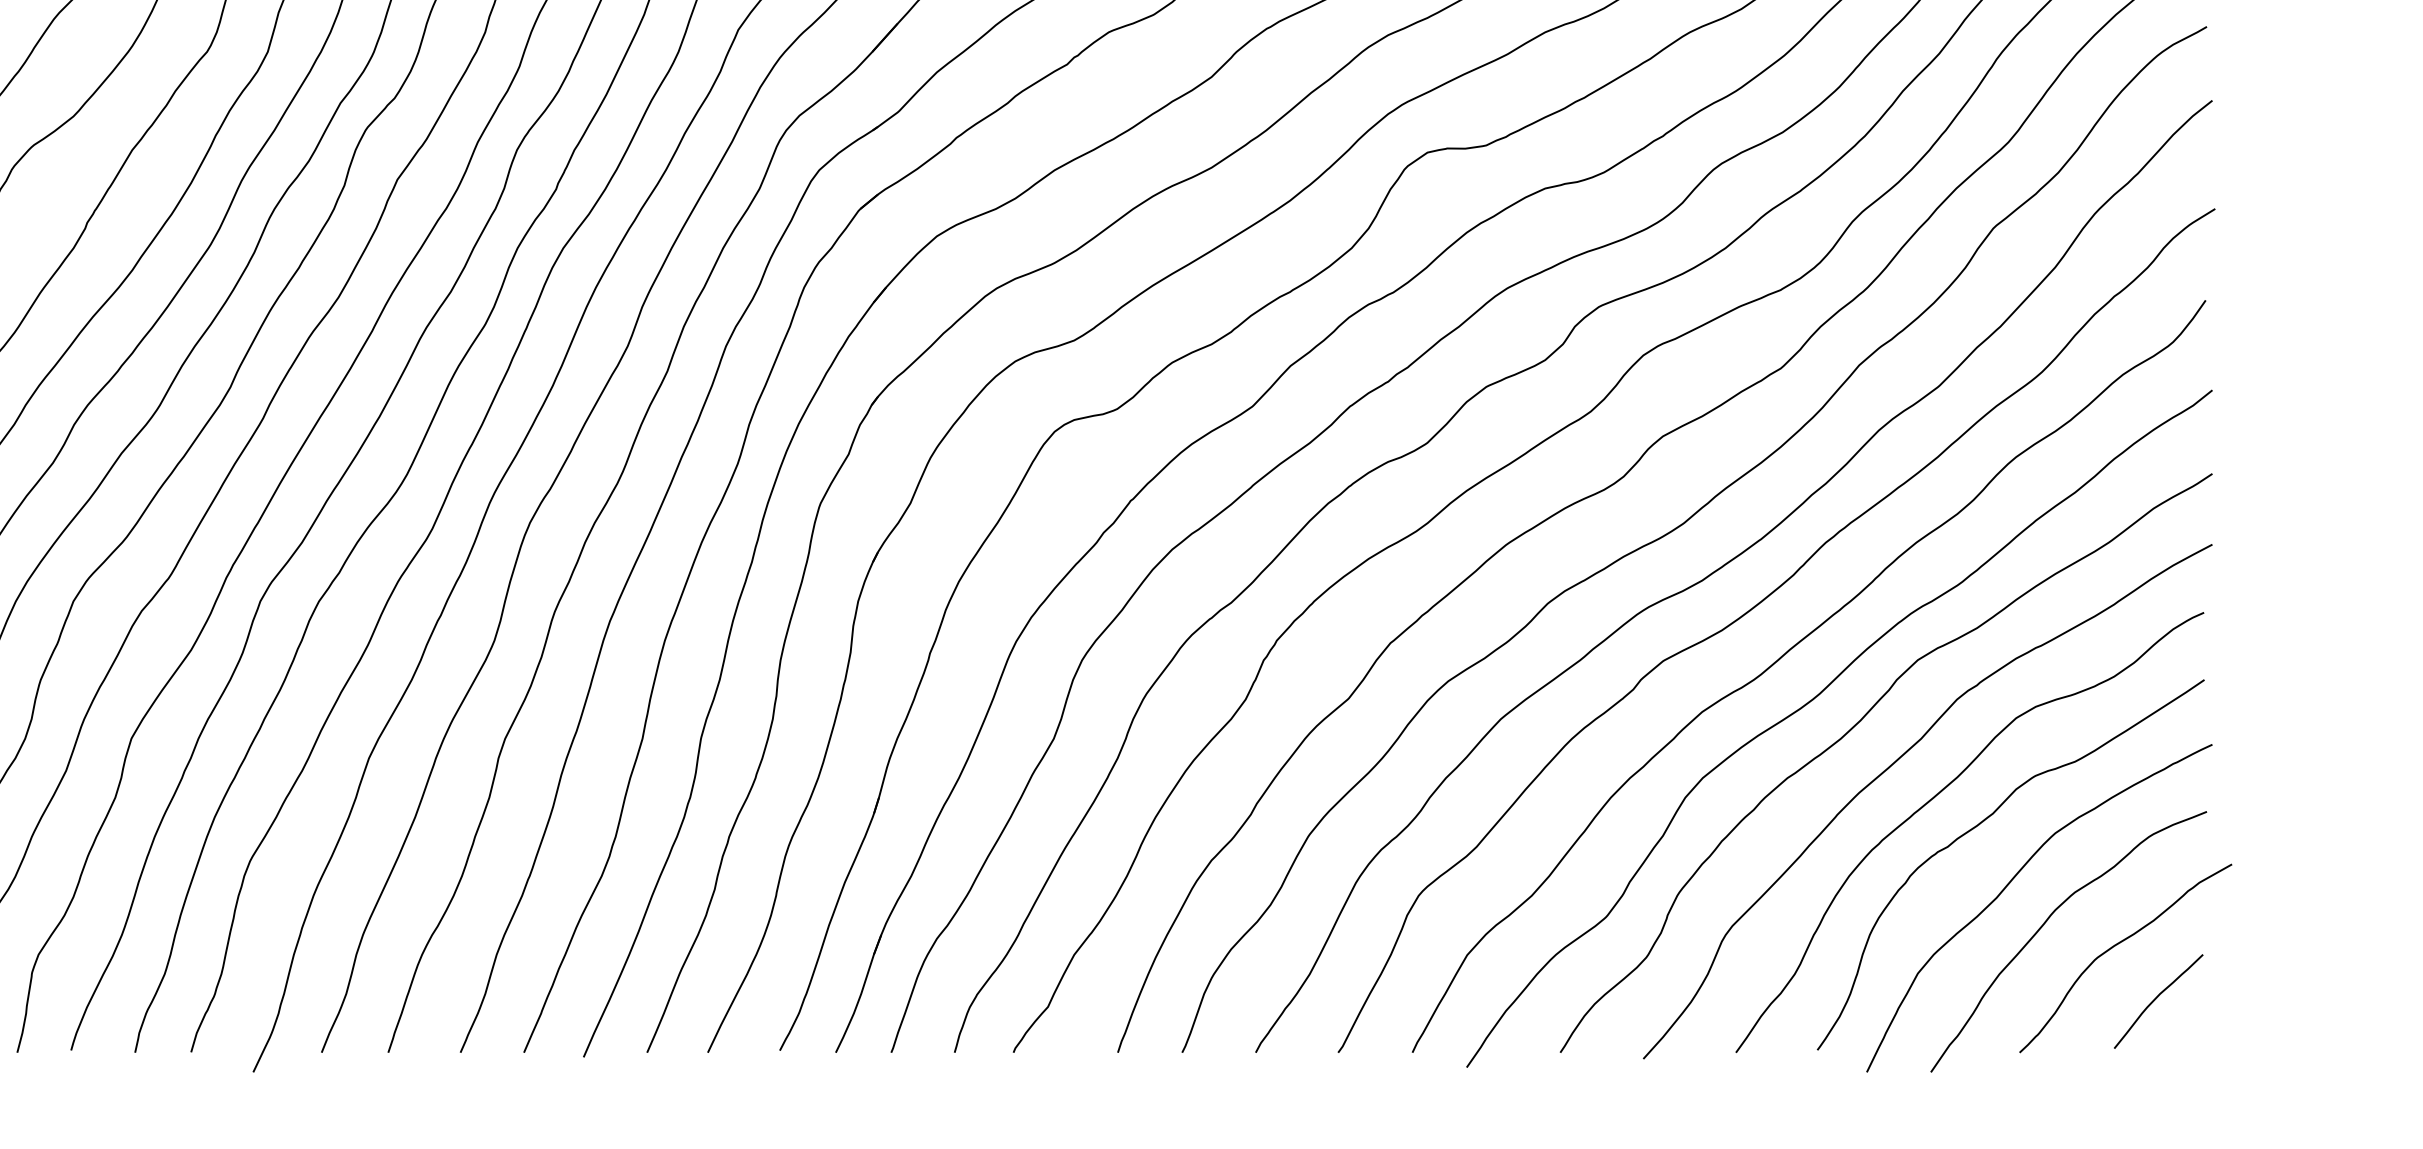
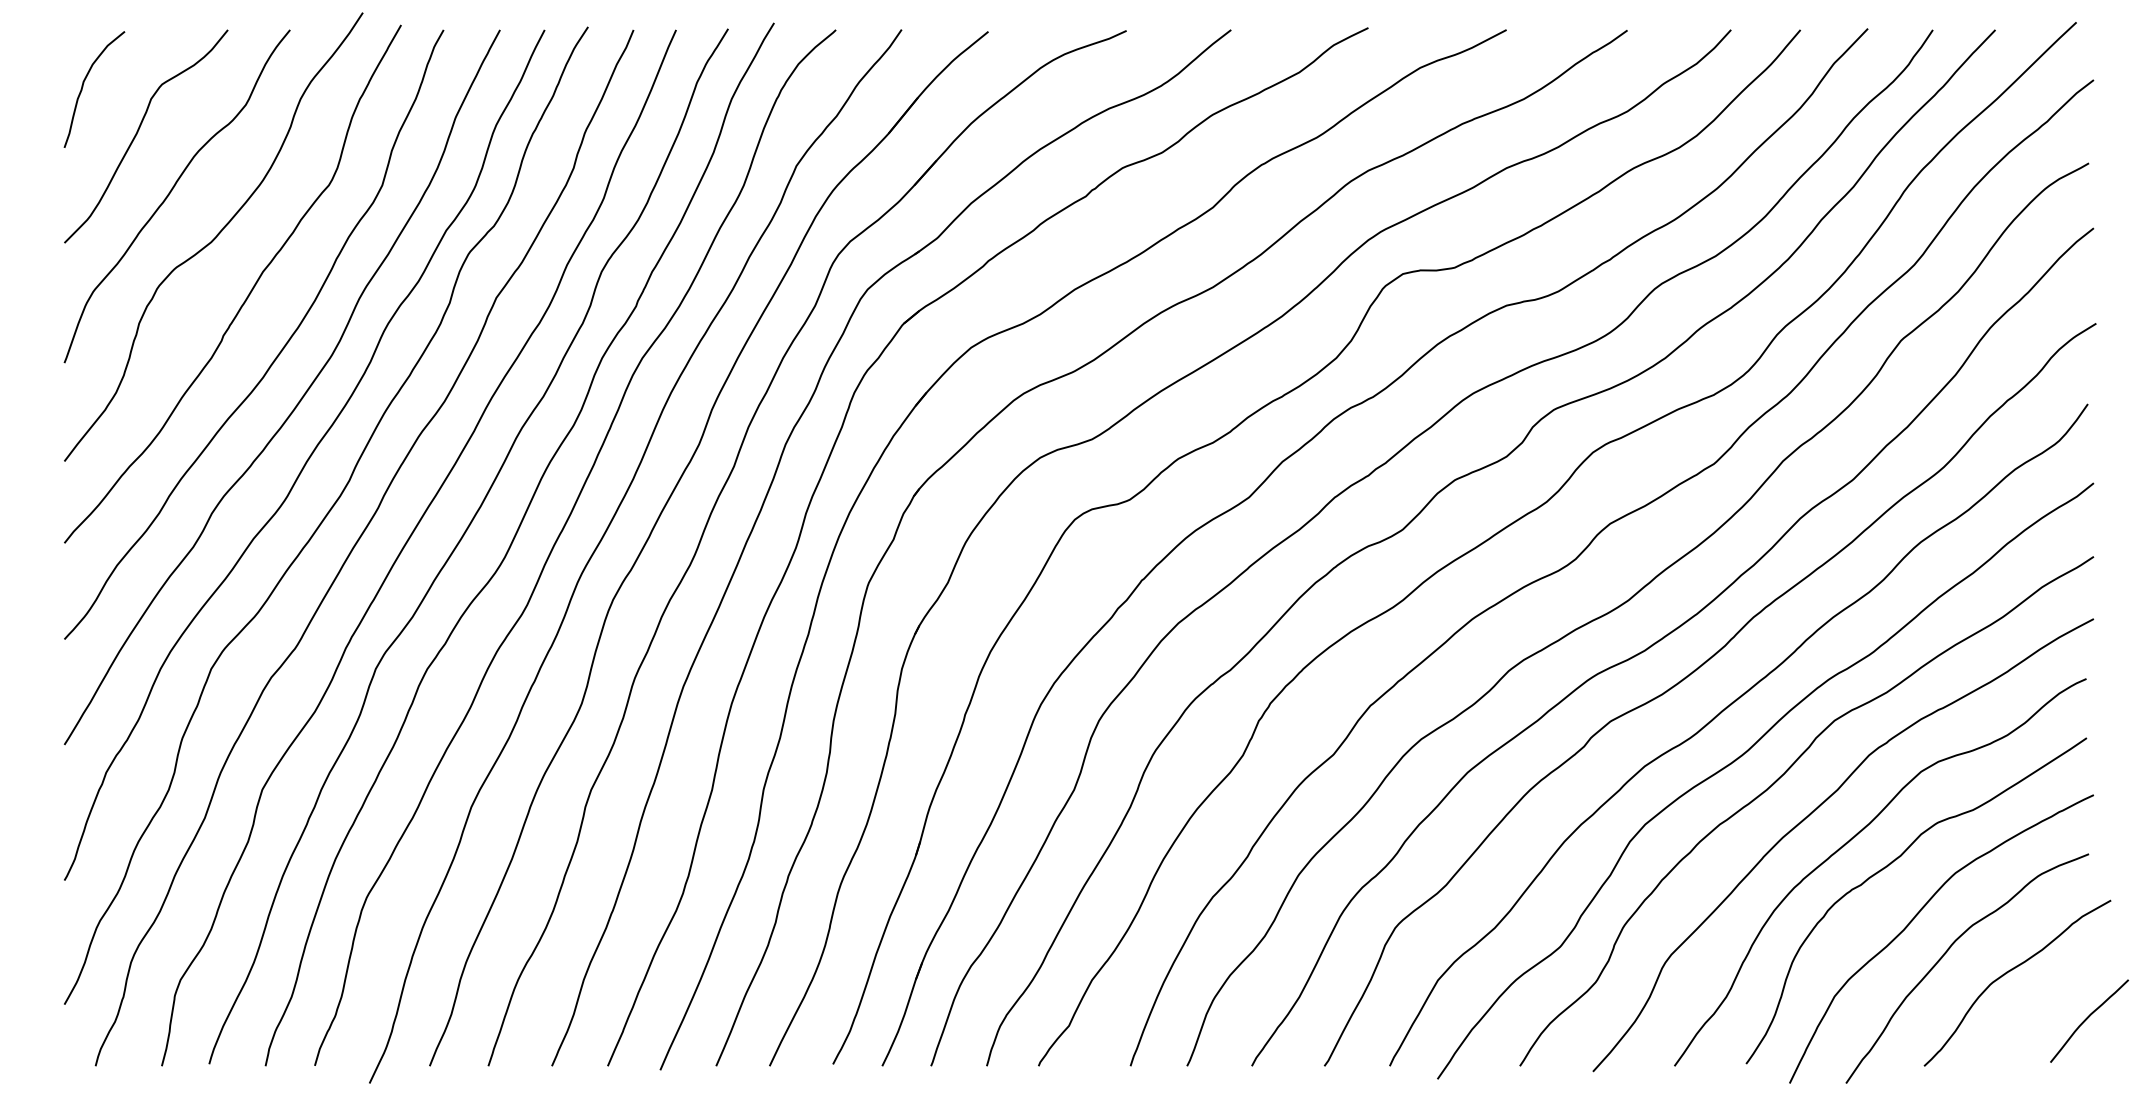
curve: (2157, 998) -> (2088, 1018), moved

